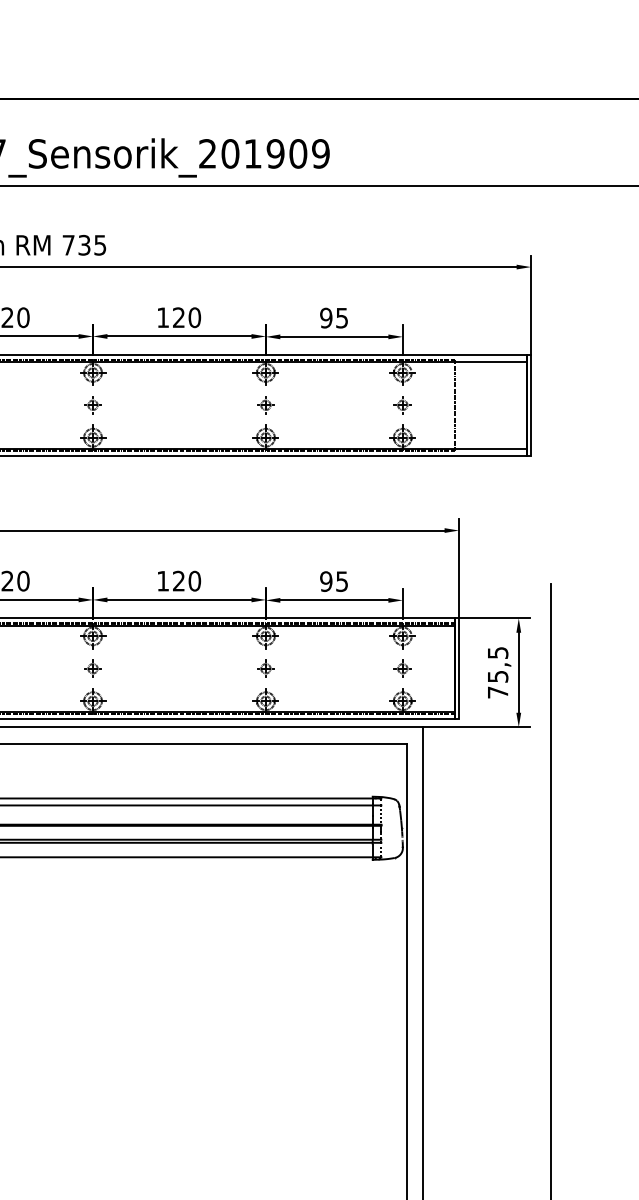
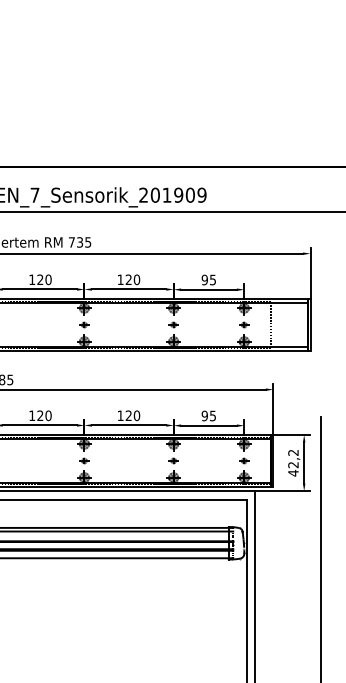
text: (498, 671) -> (293, 462), 75,5 -> 42,2

